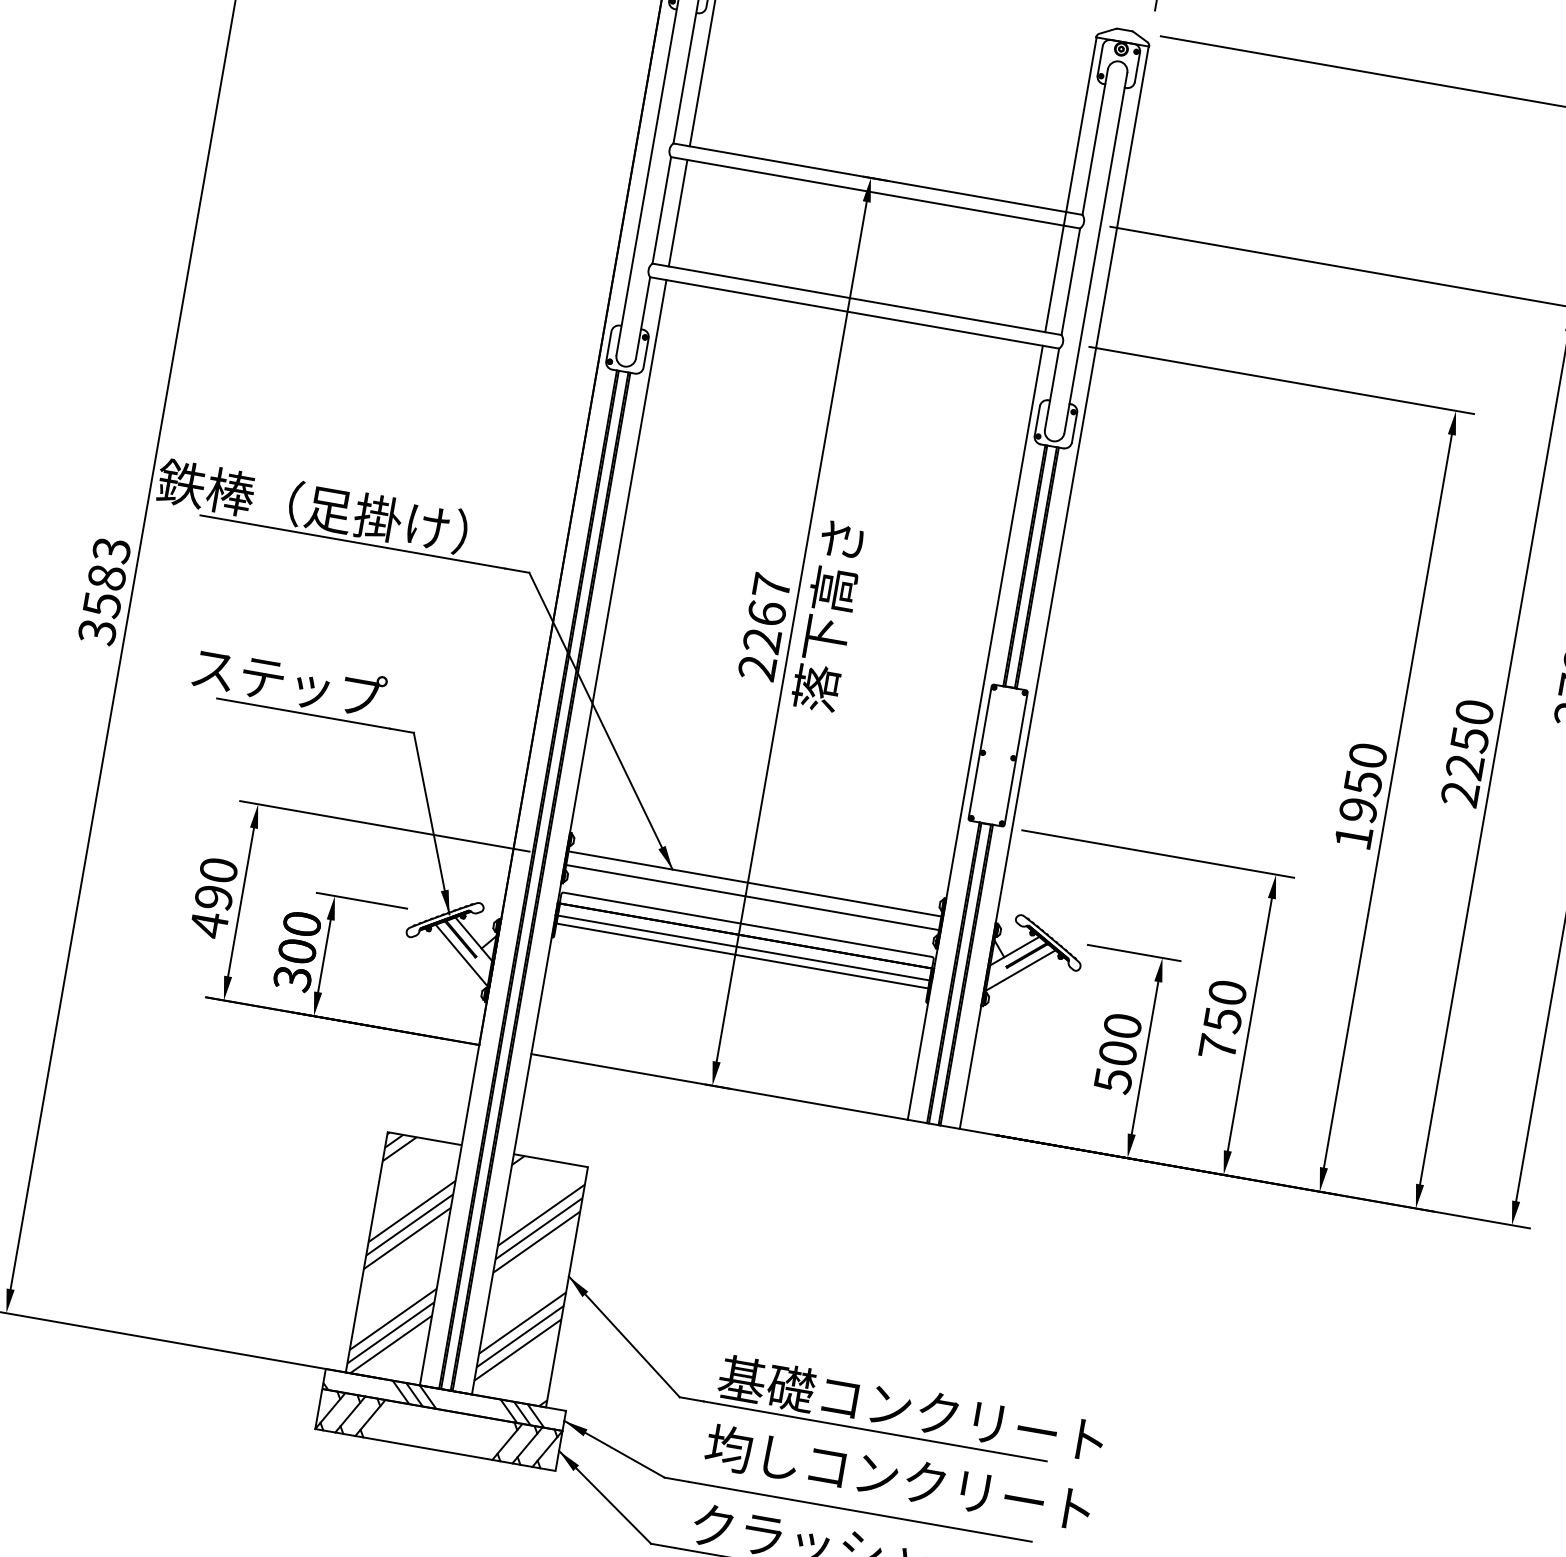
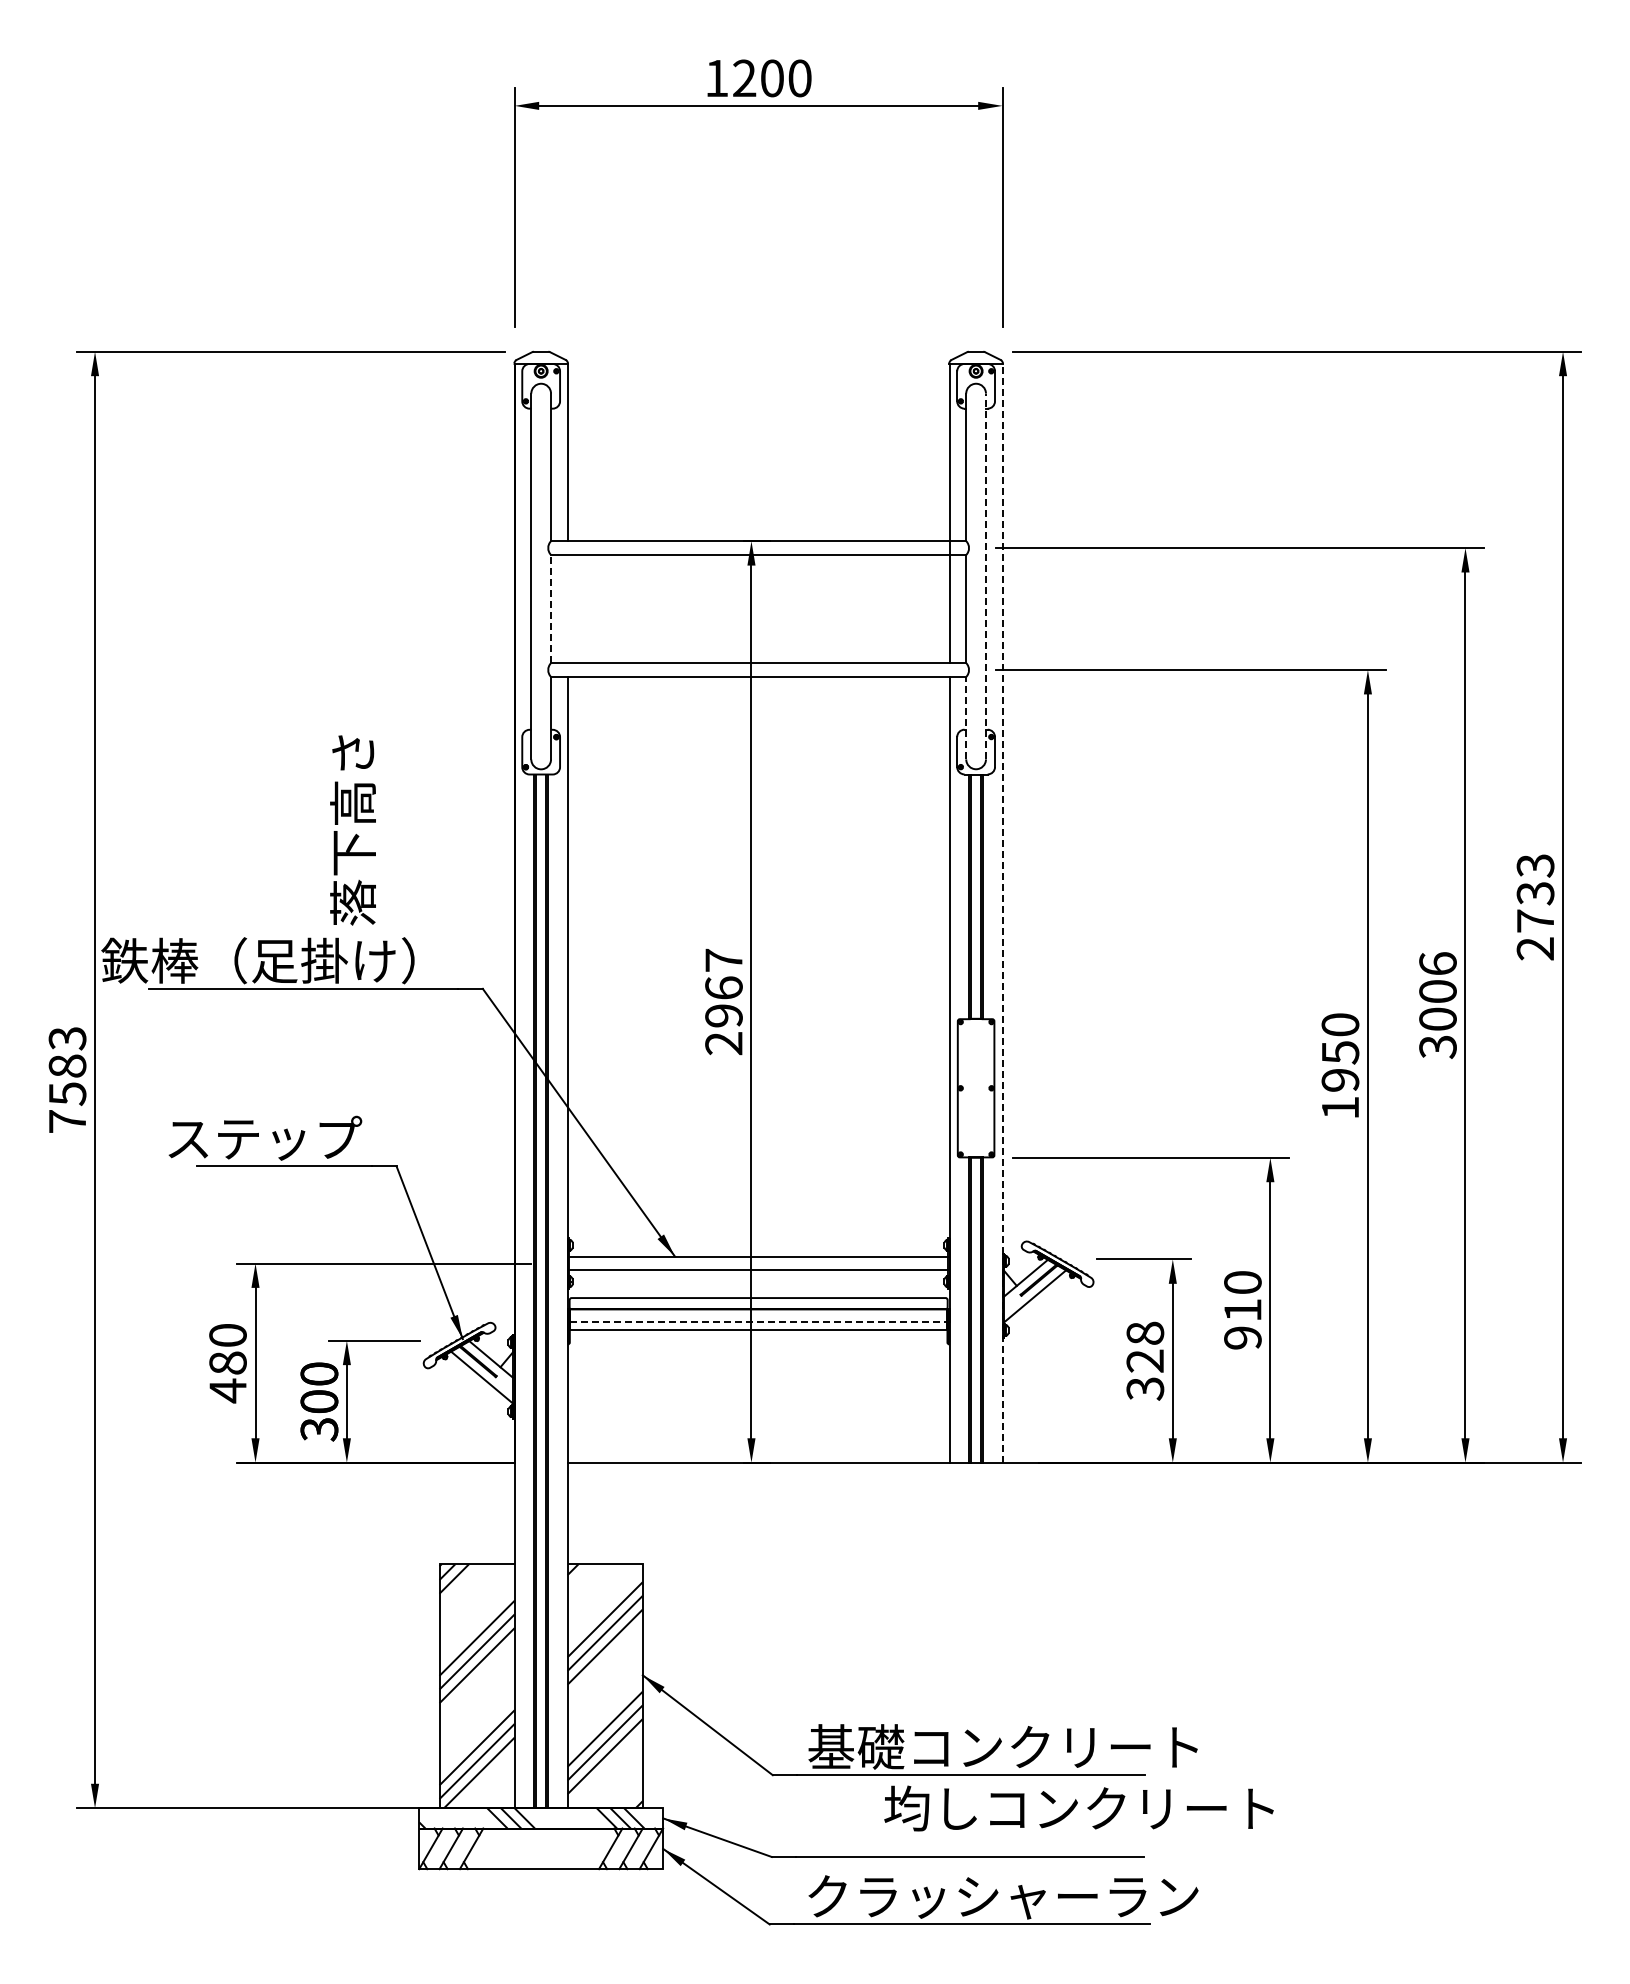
line: (662, 209) -> (551, 608), solid -> dashed
line: (677, 213) -> (567, 609), removed
line: (1095, 252) -> (985, 576), solid -> dashed
line: (1052, 388) -> (966, 717), solid -> dashed
line: (1054, 586) -> (1002, 912), solid -> dashed
text: (827, 616) -> (352, 830), moved
text: (97, 632) -> (67, 1121), 3583 -> 7583
text: (761, 640) -> (723, 1015), 2267 -> 2967
text: (1466, 753) -> (1437, 1005), 2250 -> 3006
text: (213, 896) -> (227, 1362), 490 -> 480
line: (743, 947) -> (758, 1321), solid -> dashed
text: (1219, 1034) -> (1242, 1324), 750 -> 910
text: (1118, 1052) -> (1145, 1360), 500 -> 328
text: (897, 1478) -> (1078, 1808), moved

